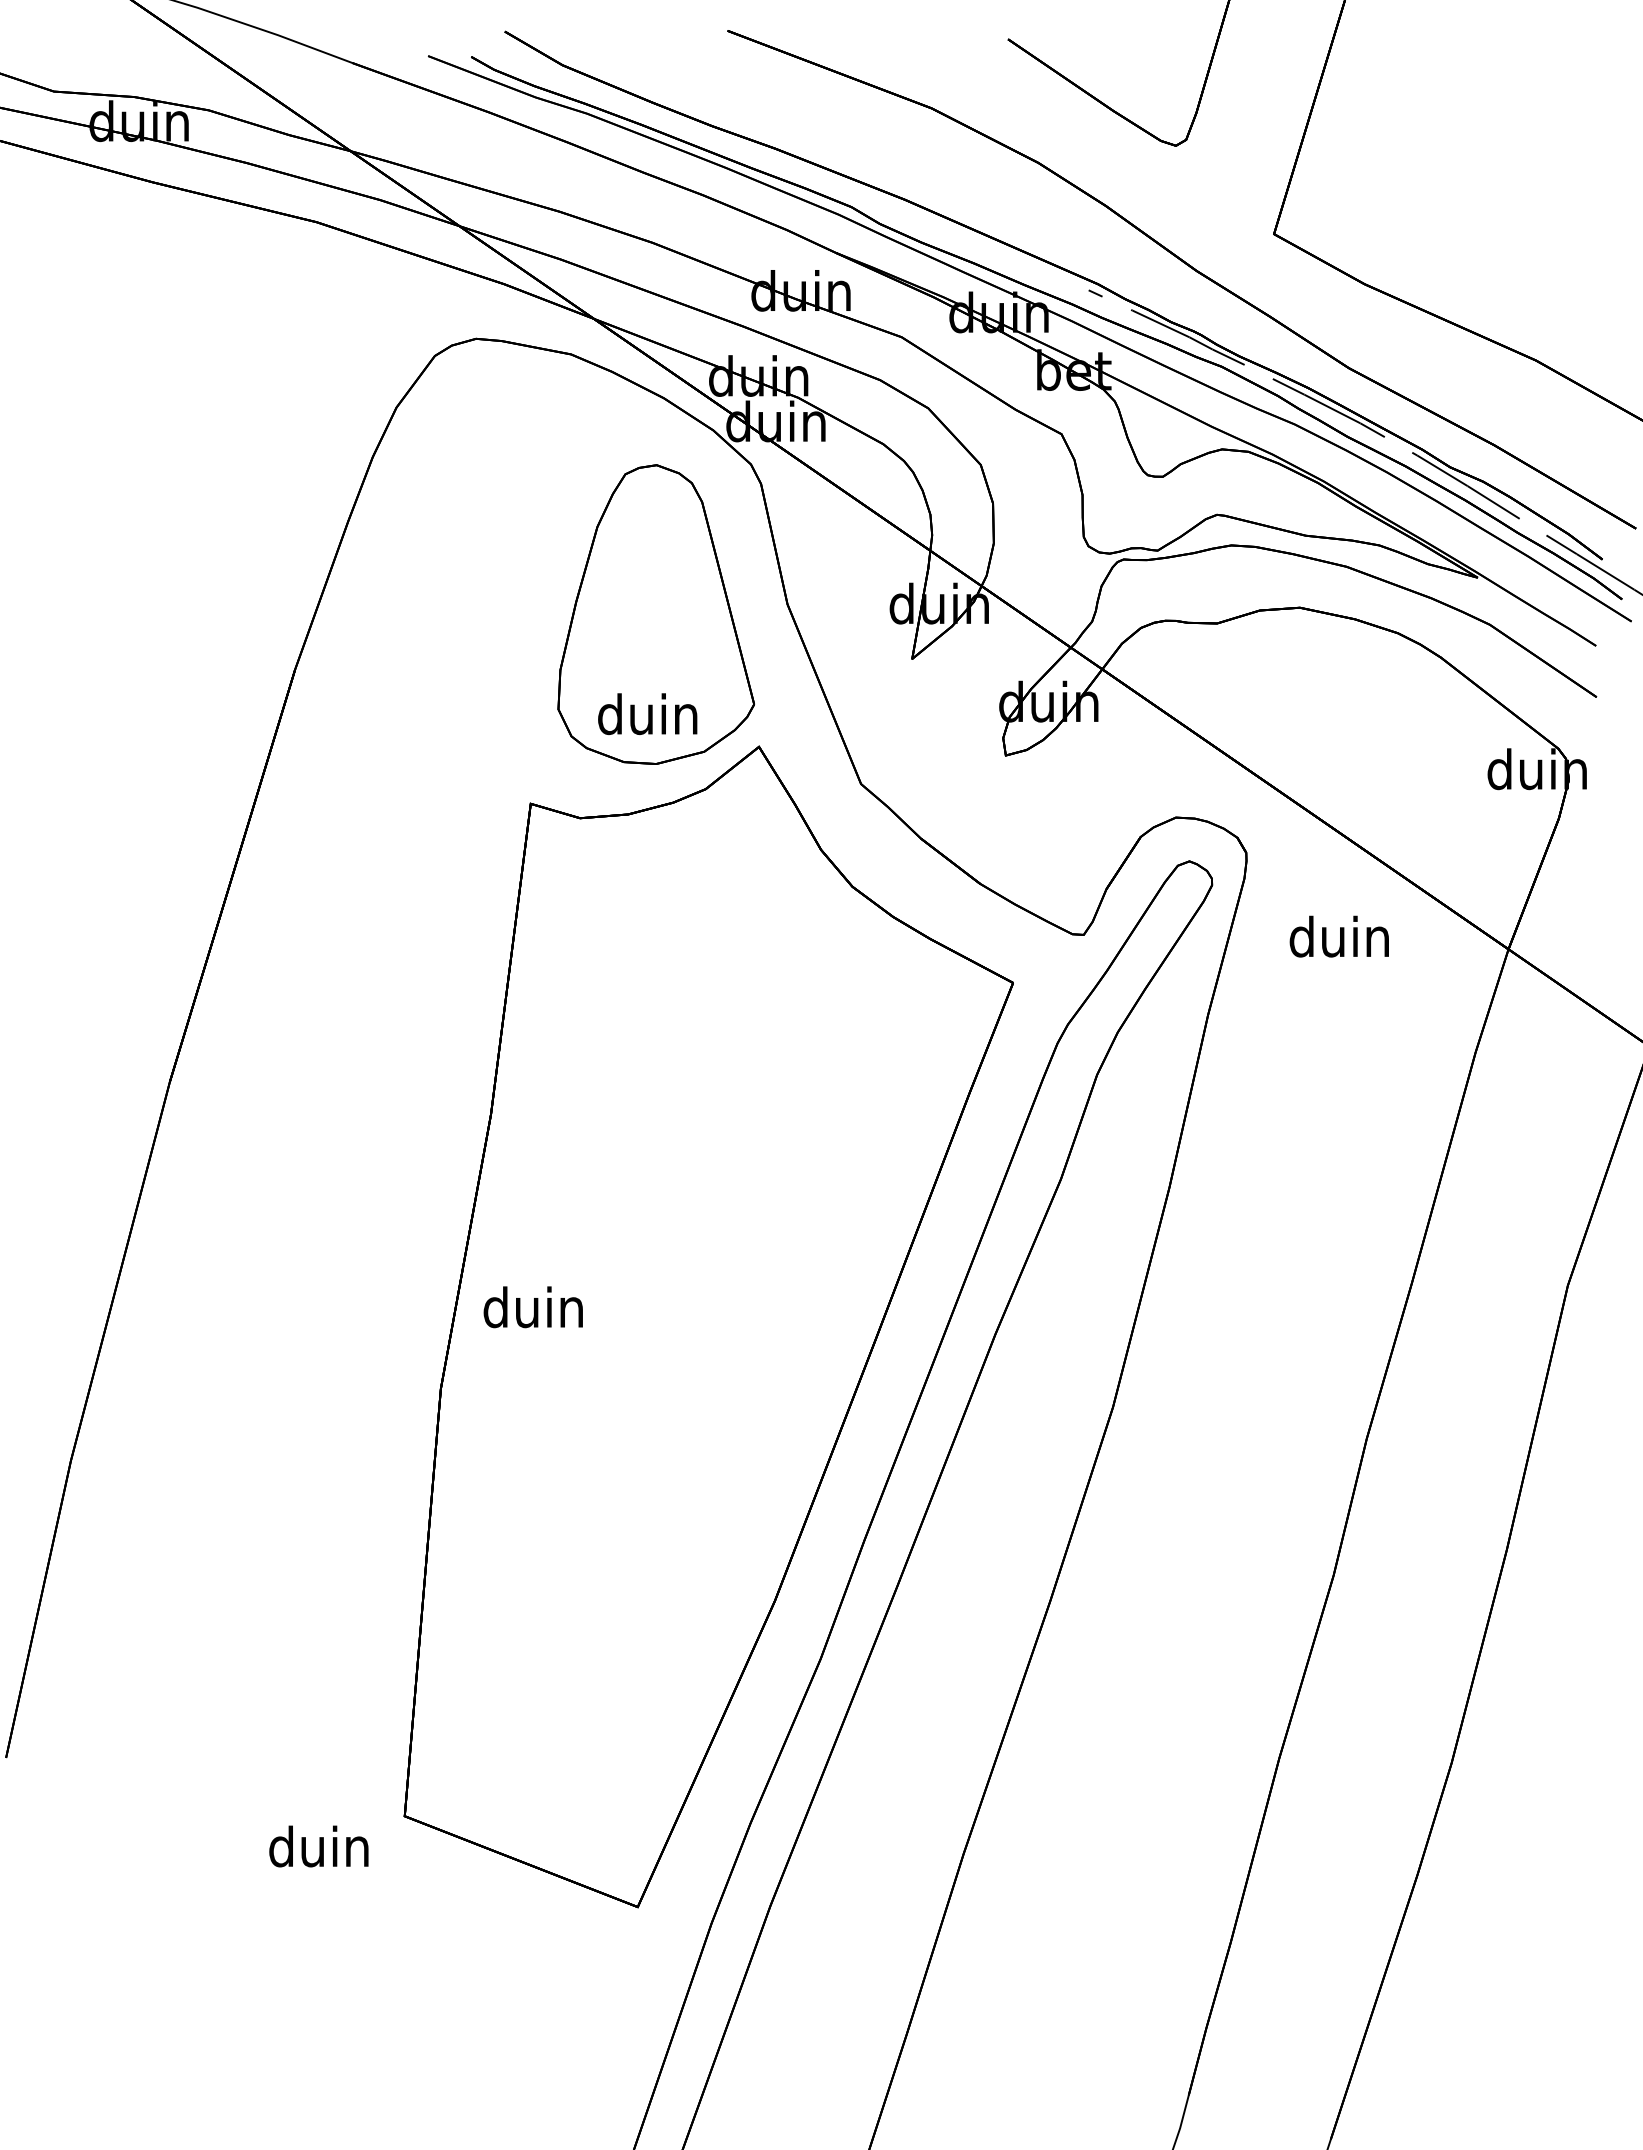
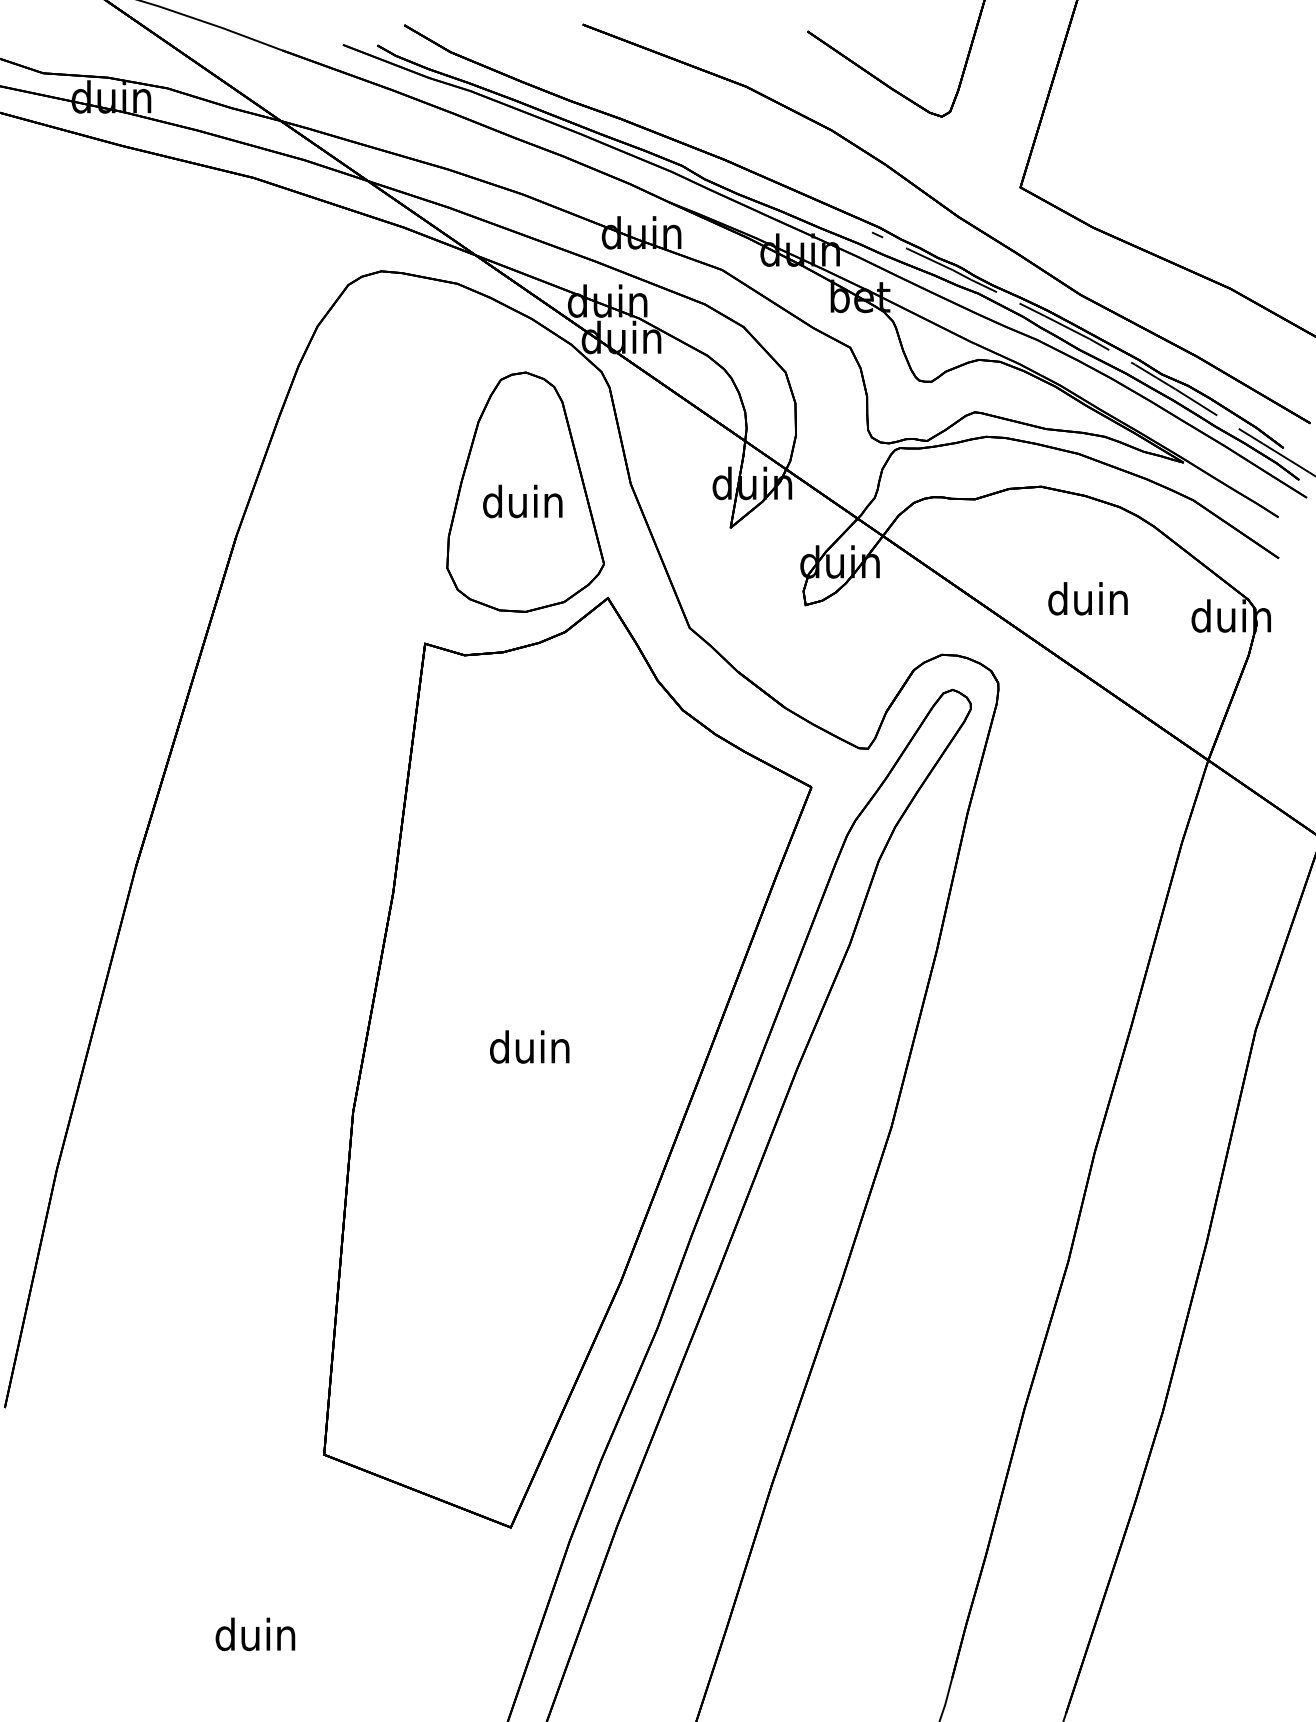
text: (647, 713) -> (522, 500), moved
text: (1338, 936) -> (1087, 598), moved
text: (532, 1307) -> (529, 1047), moved
text: (318, 1846) -> (255, 1634), moved

